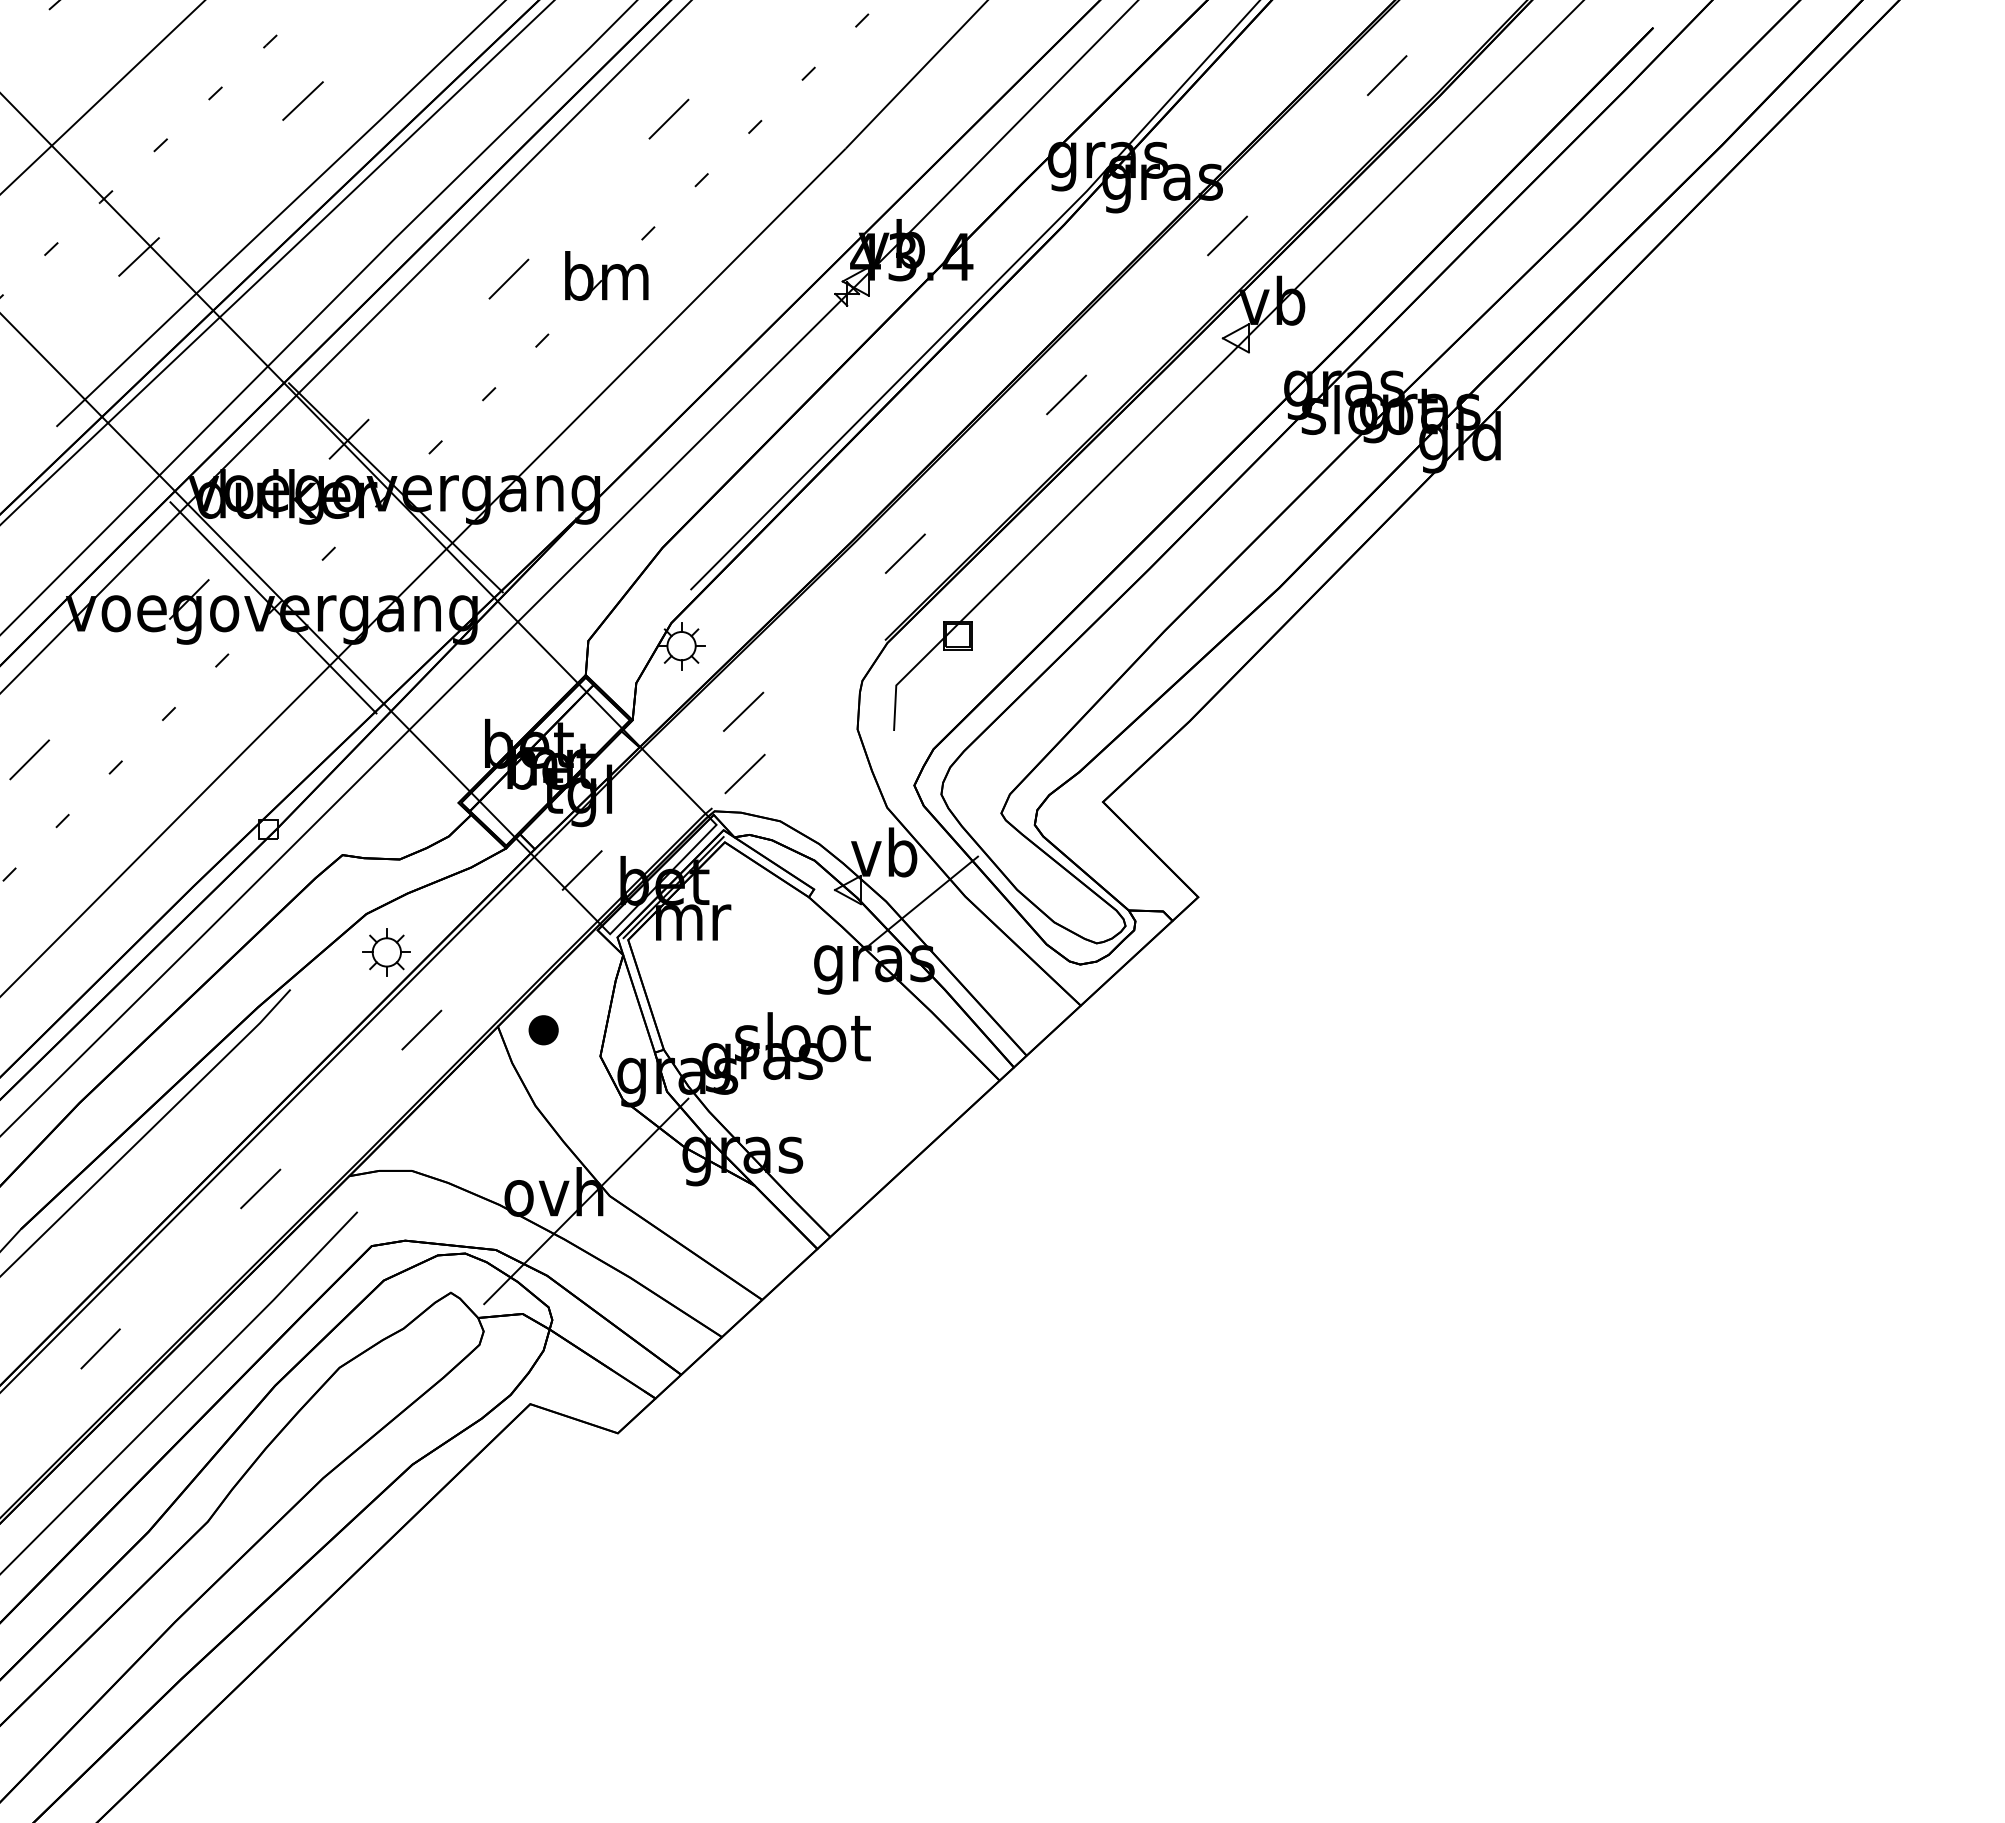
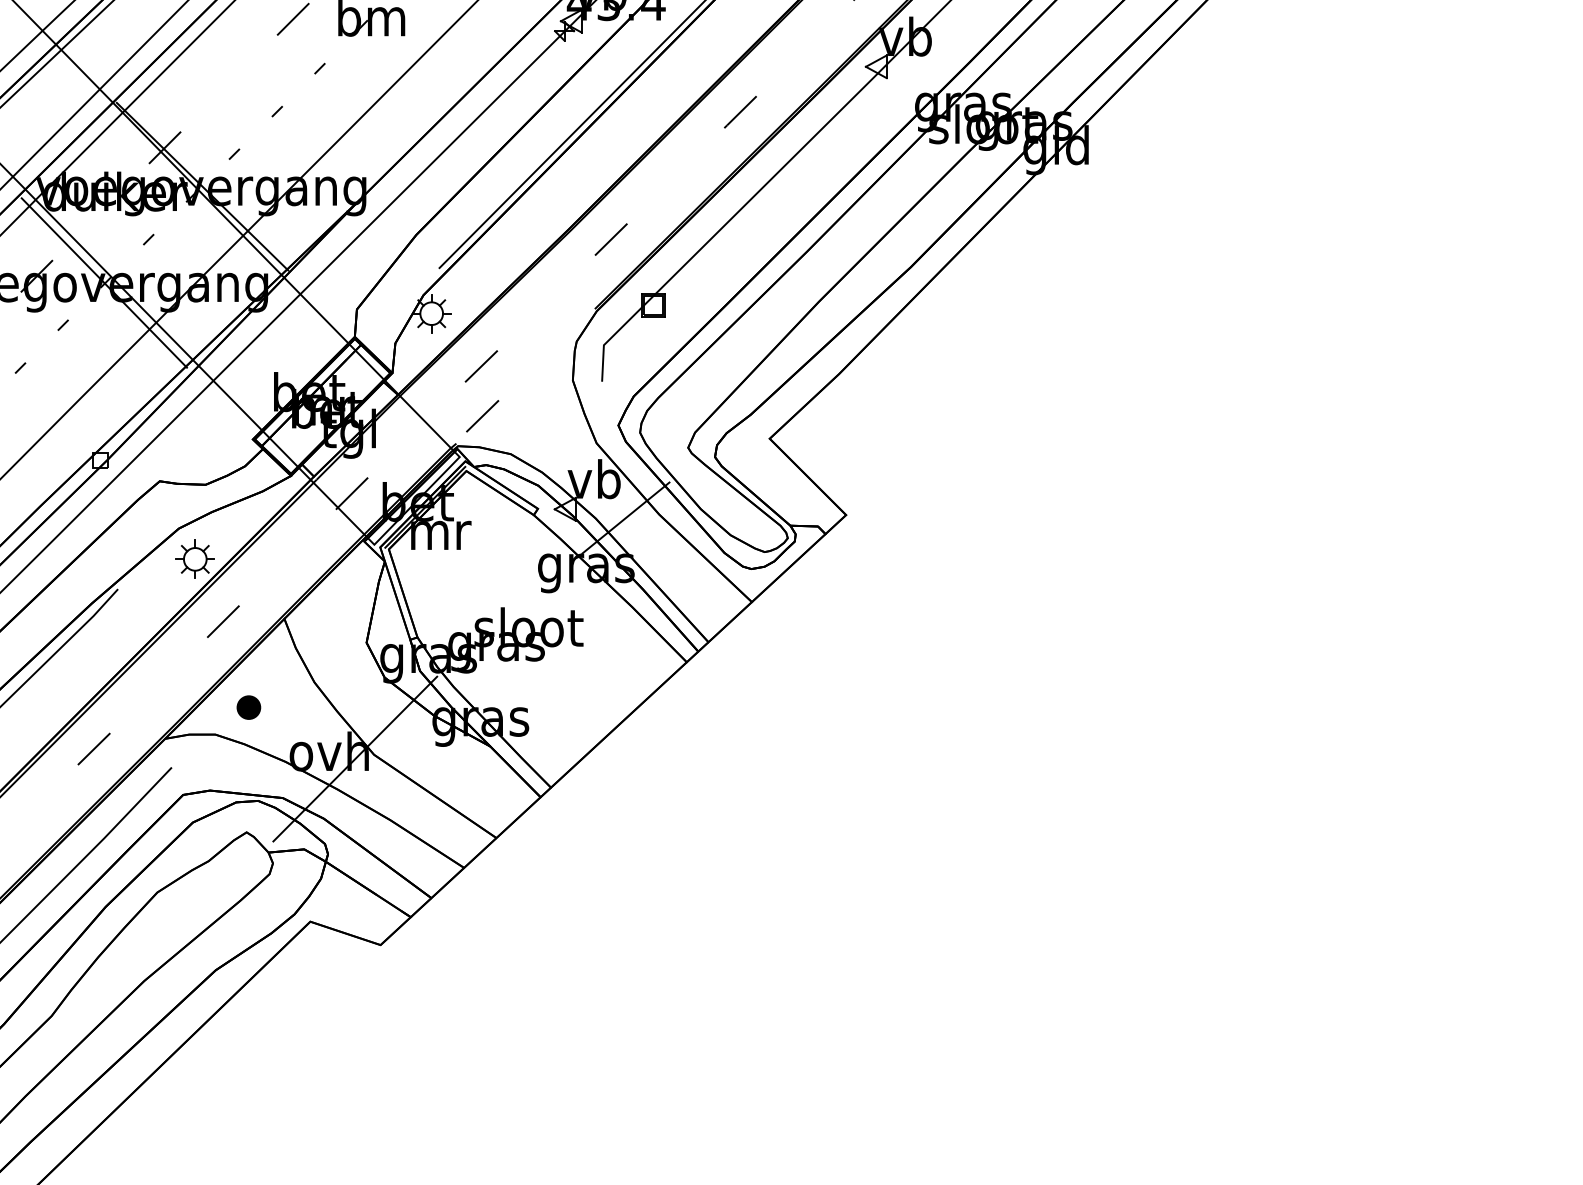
part: (543, 1030) -> (248, 707), moved

